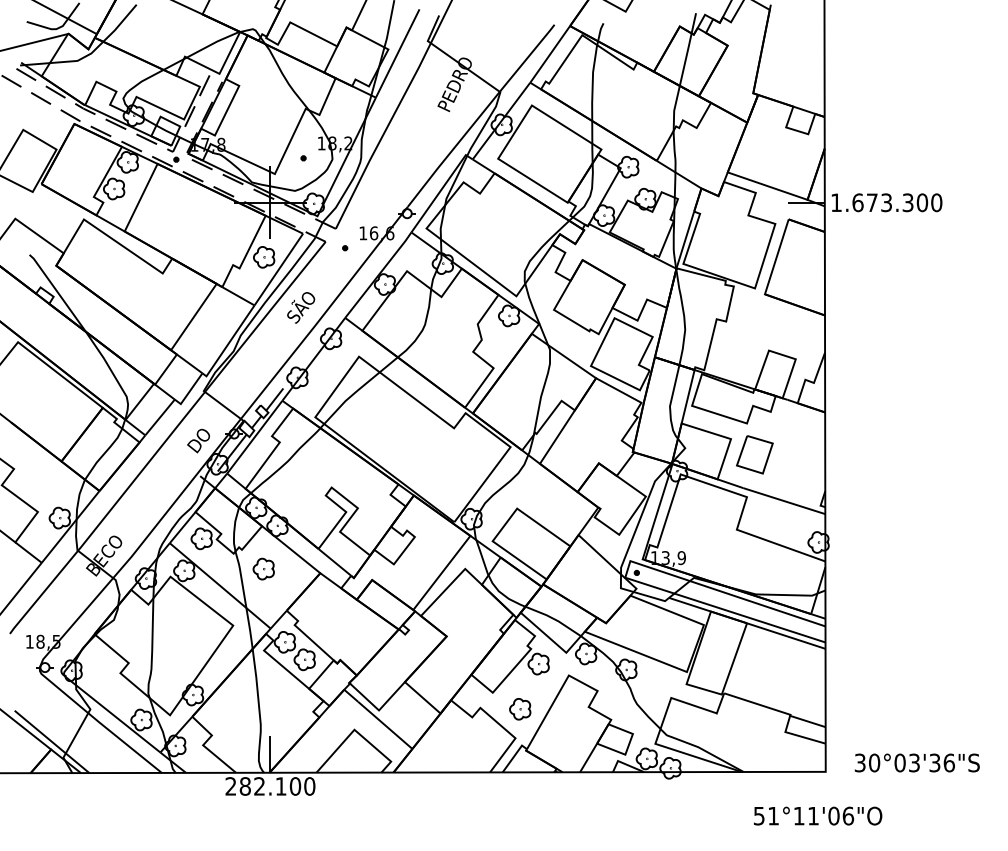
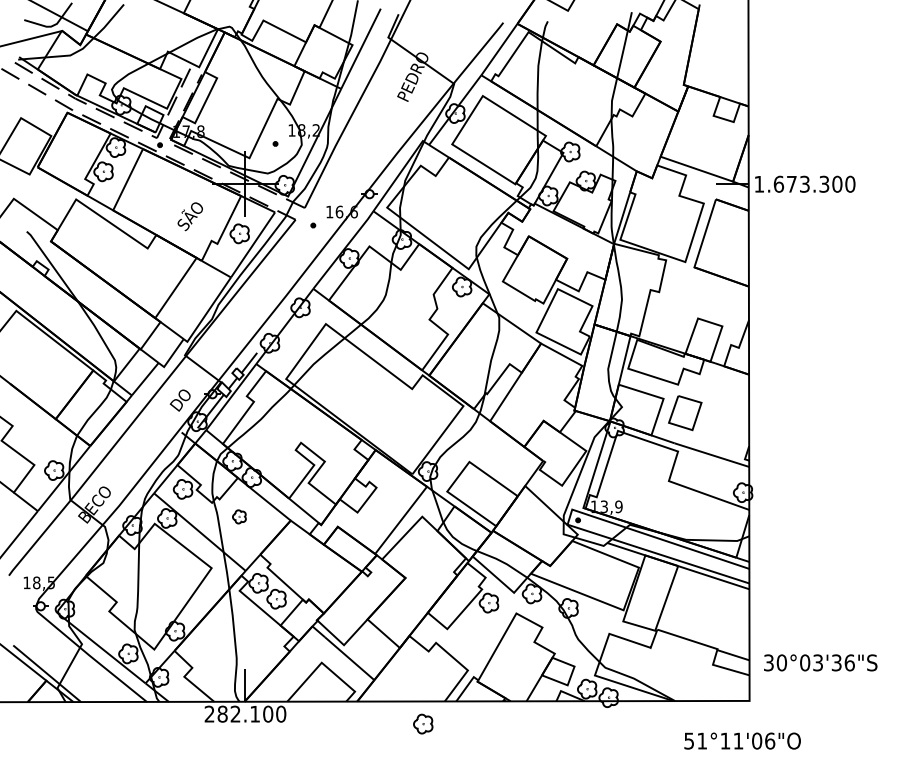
text: (300, 307) -> (189, 216), moved
part: (263, 568) -> (239, 516), size x0.7
part: (520, 708) -> (423, 723), moved
text: (917, 762) -> (820, 662), moved

